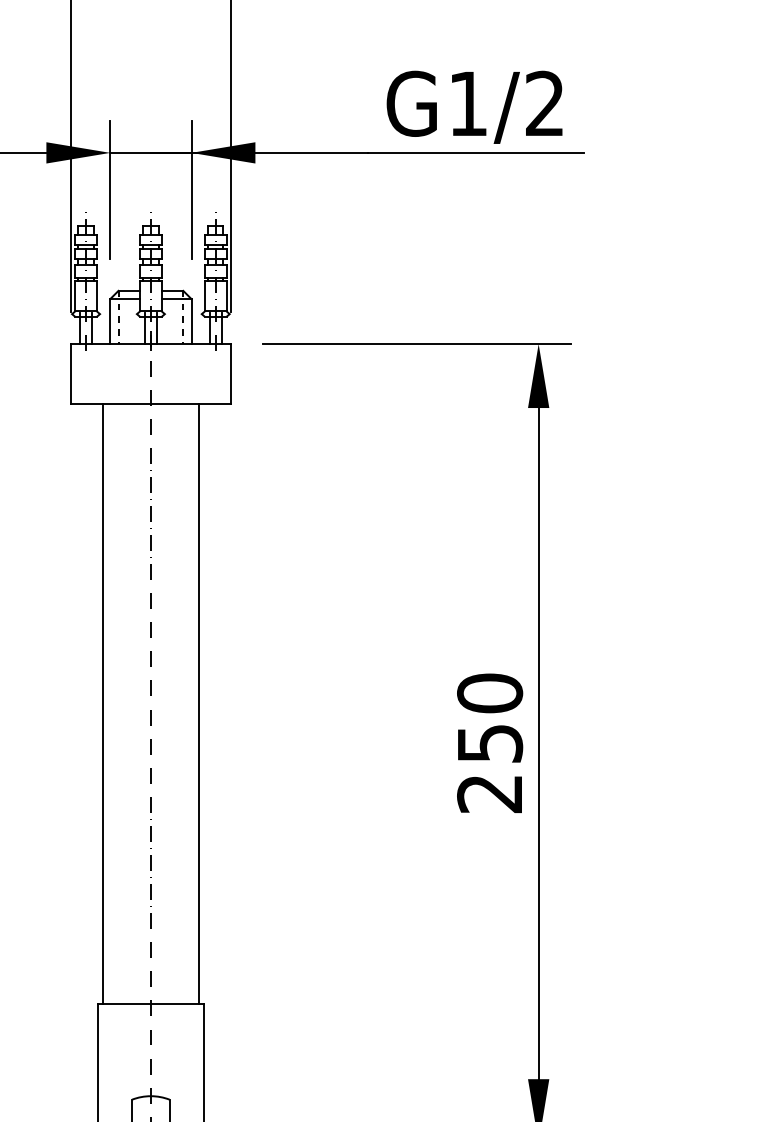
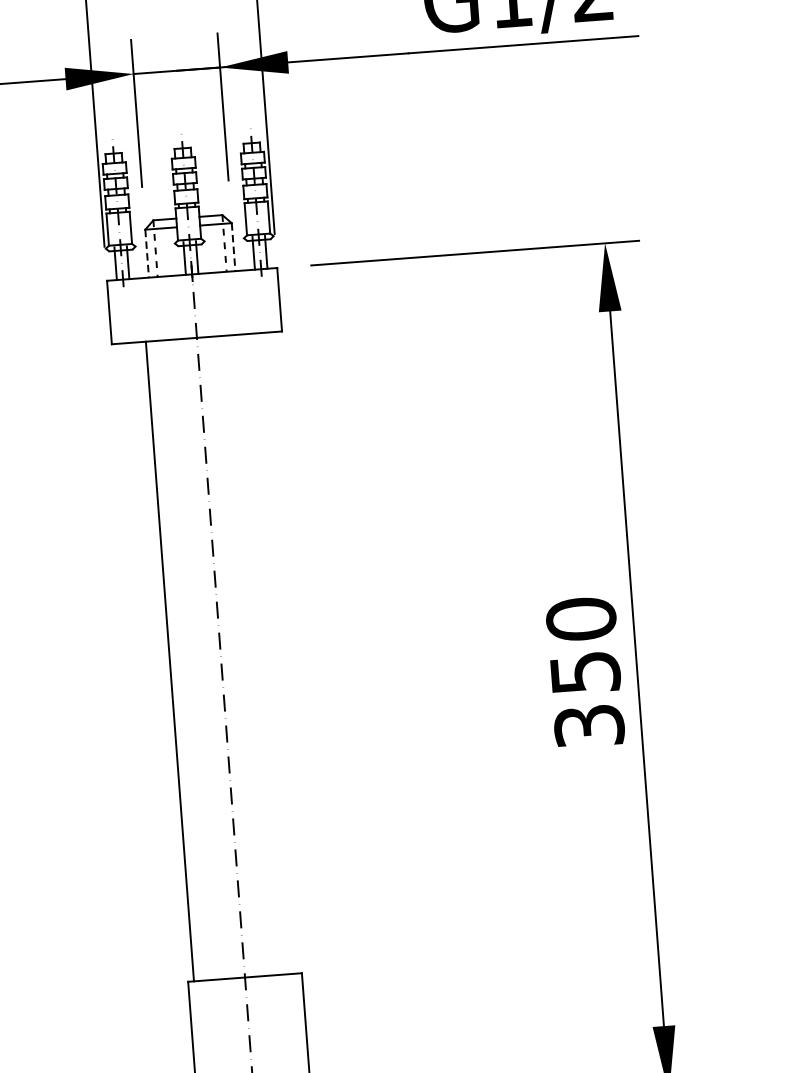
line: (110, 321) -> (147, 253), solid -> dashed
line: (191, 321) -> (233, 247), solid -> dashed
line: (198, 703) -> (271, 653), removed
text: (490, 794) -> (589, 726), 250 -> 350

